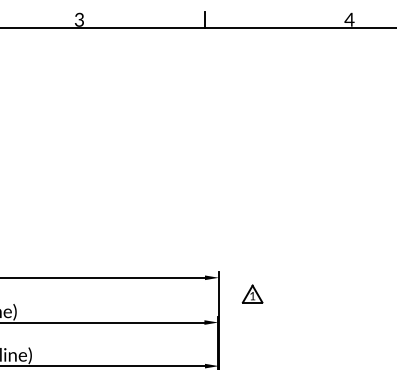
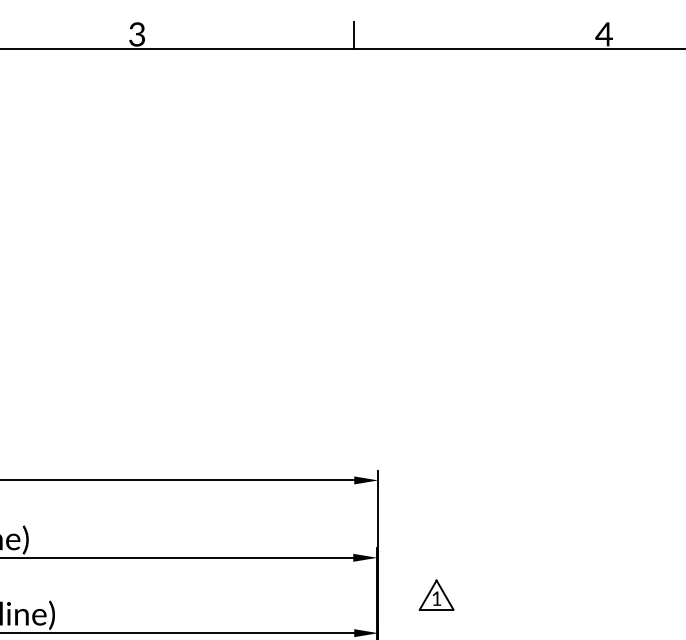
part: (252, 293) -> (436, 594), moved

